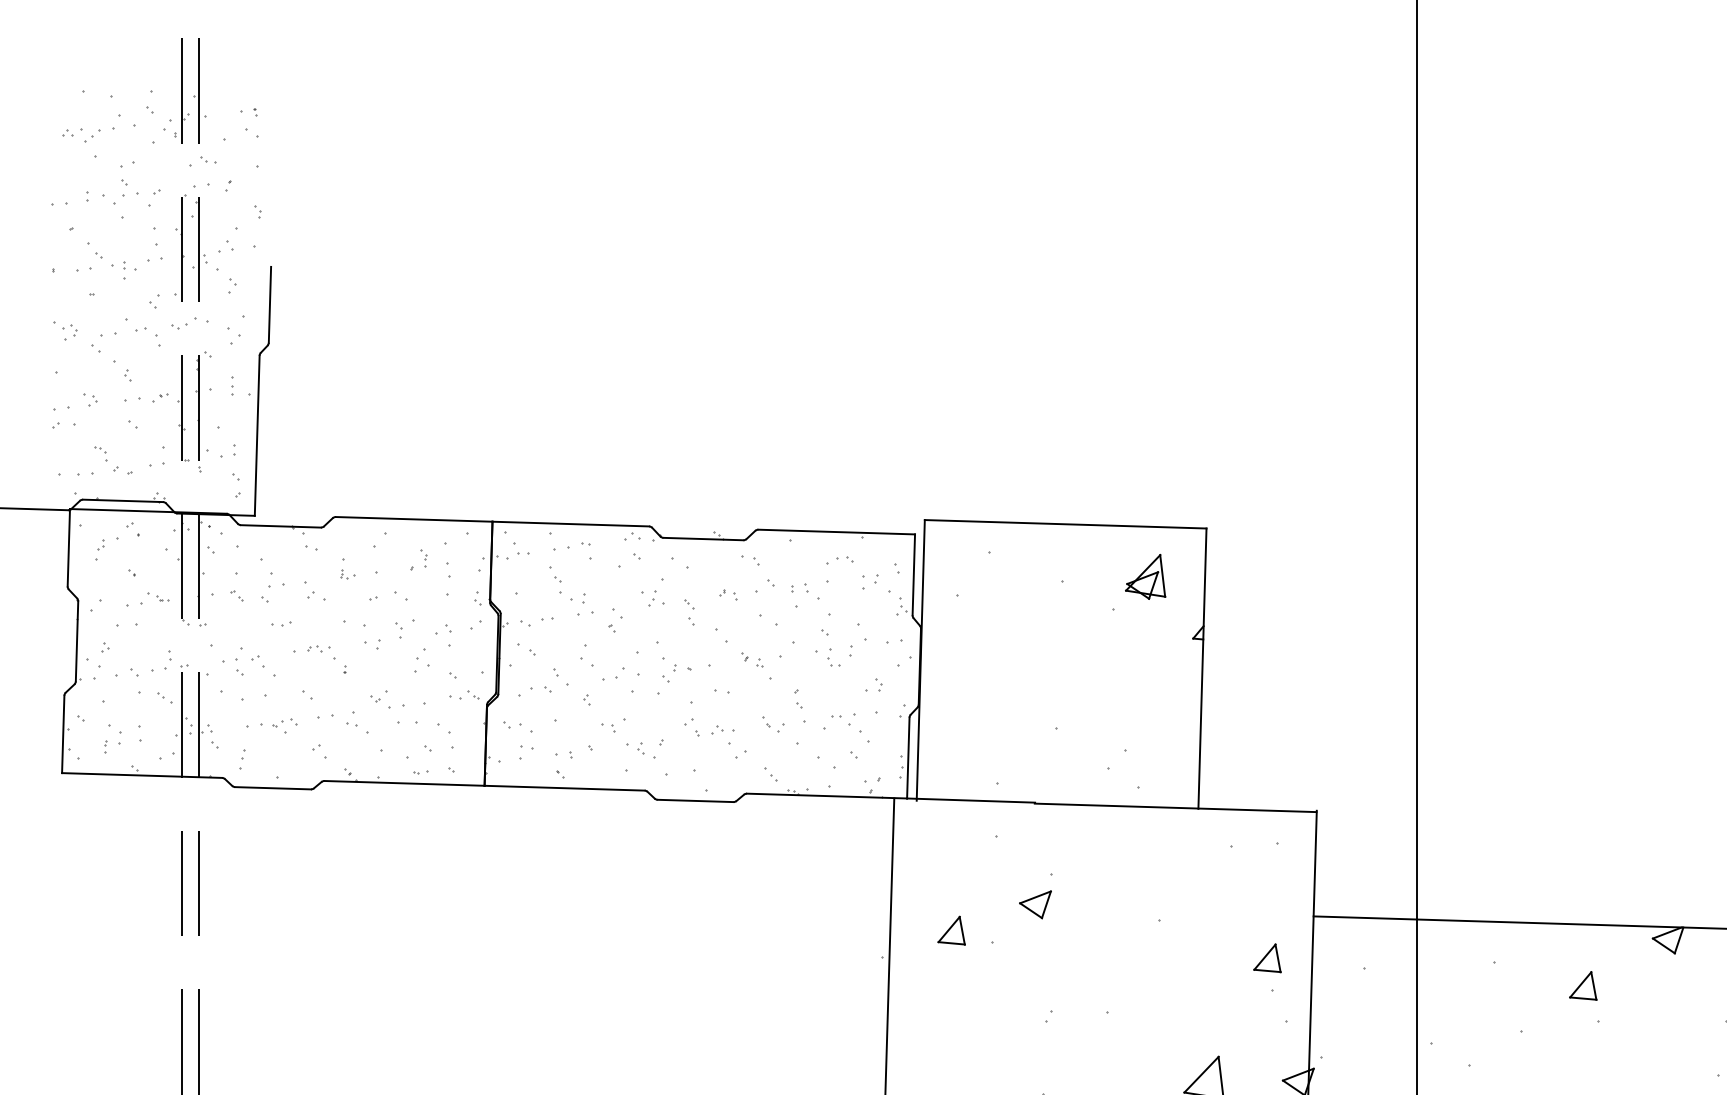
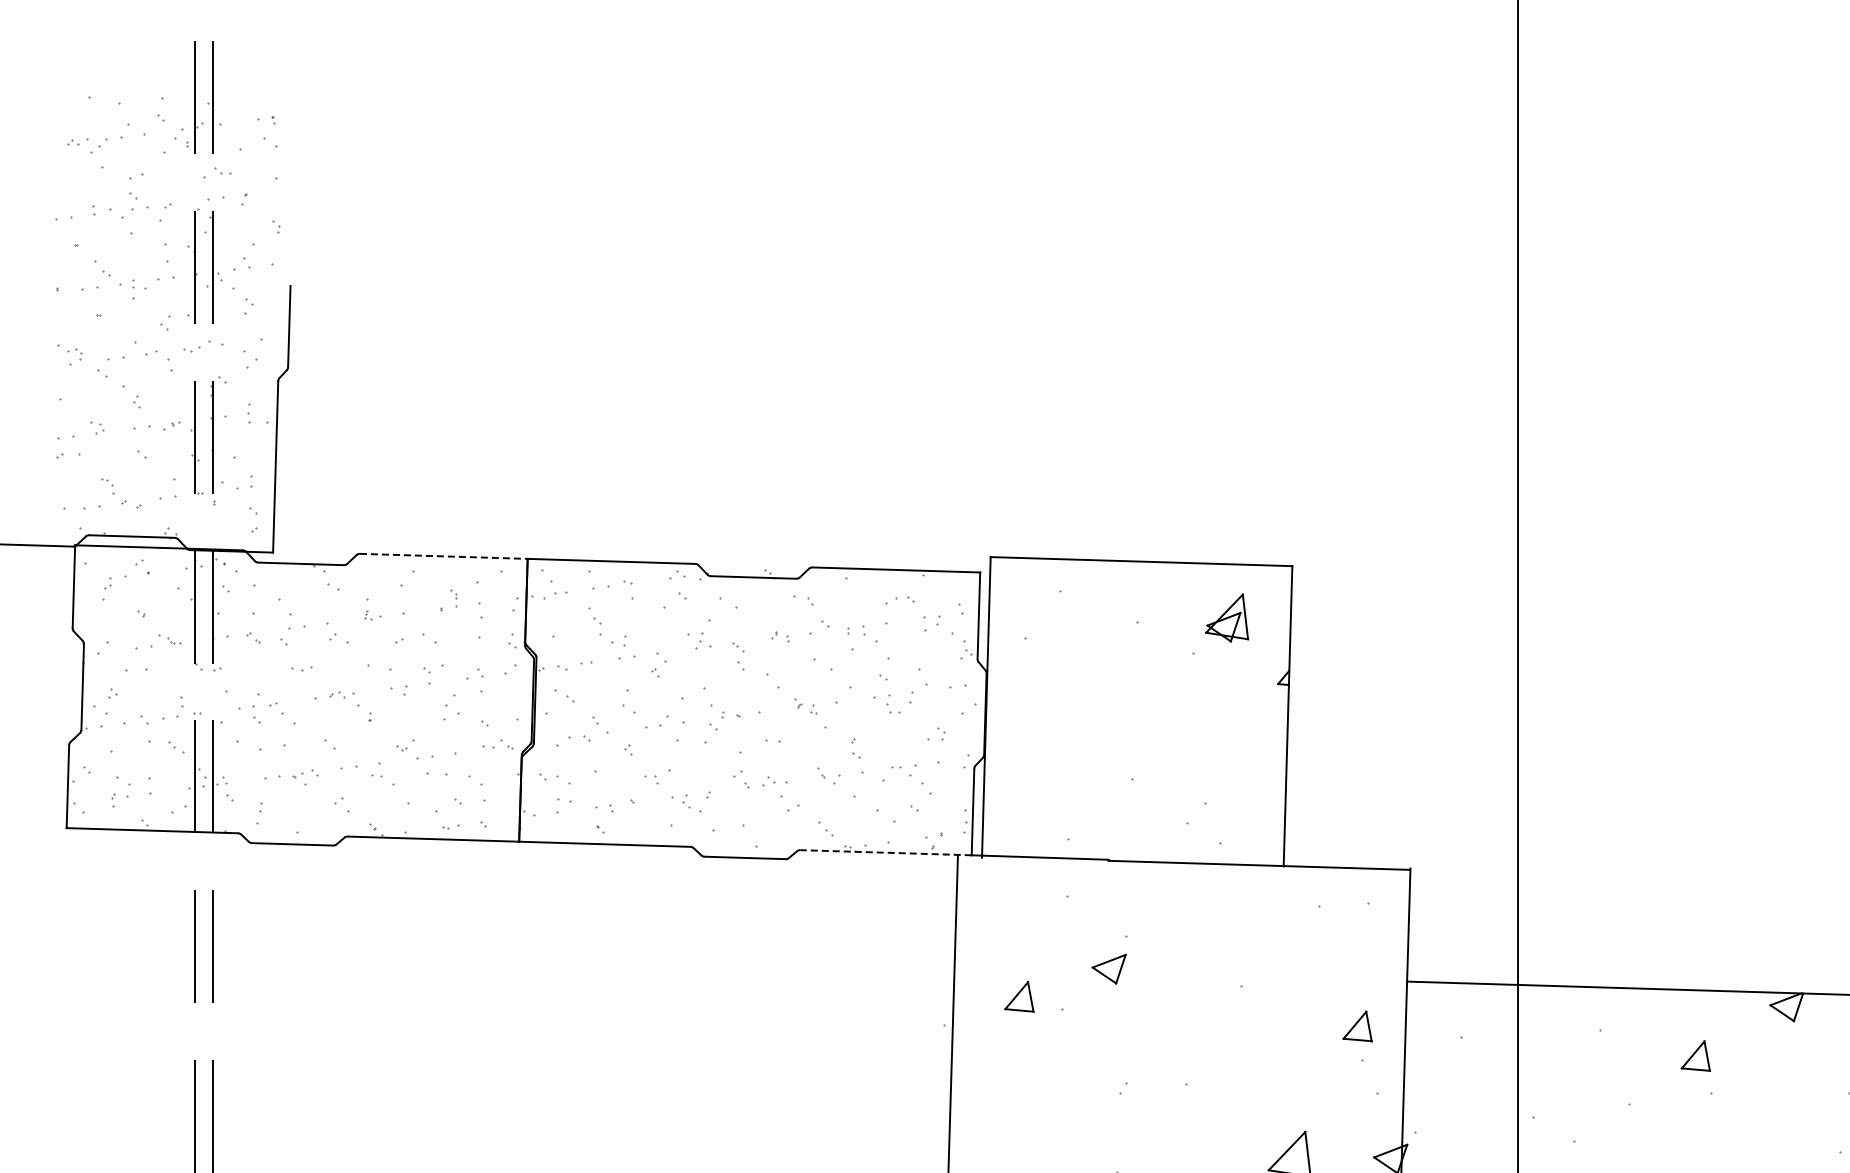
line: (413, 519) -> (443, 556), solid -> dashed
line: (826, 795) -> (885, 852), solid -> dashed

